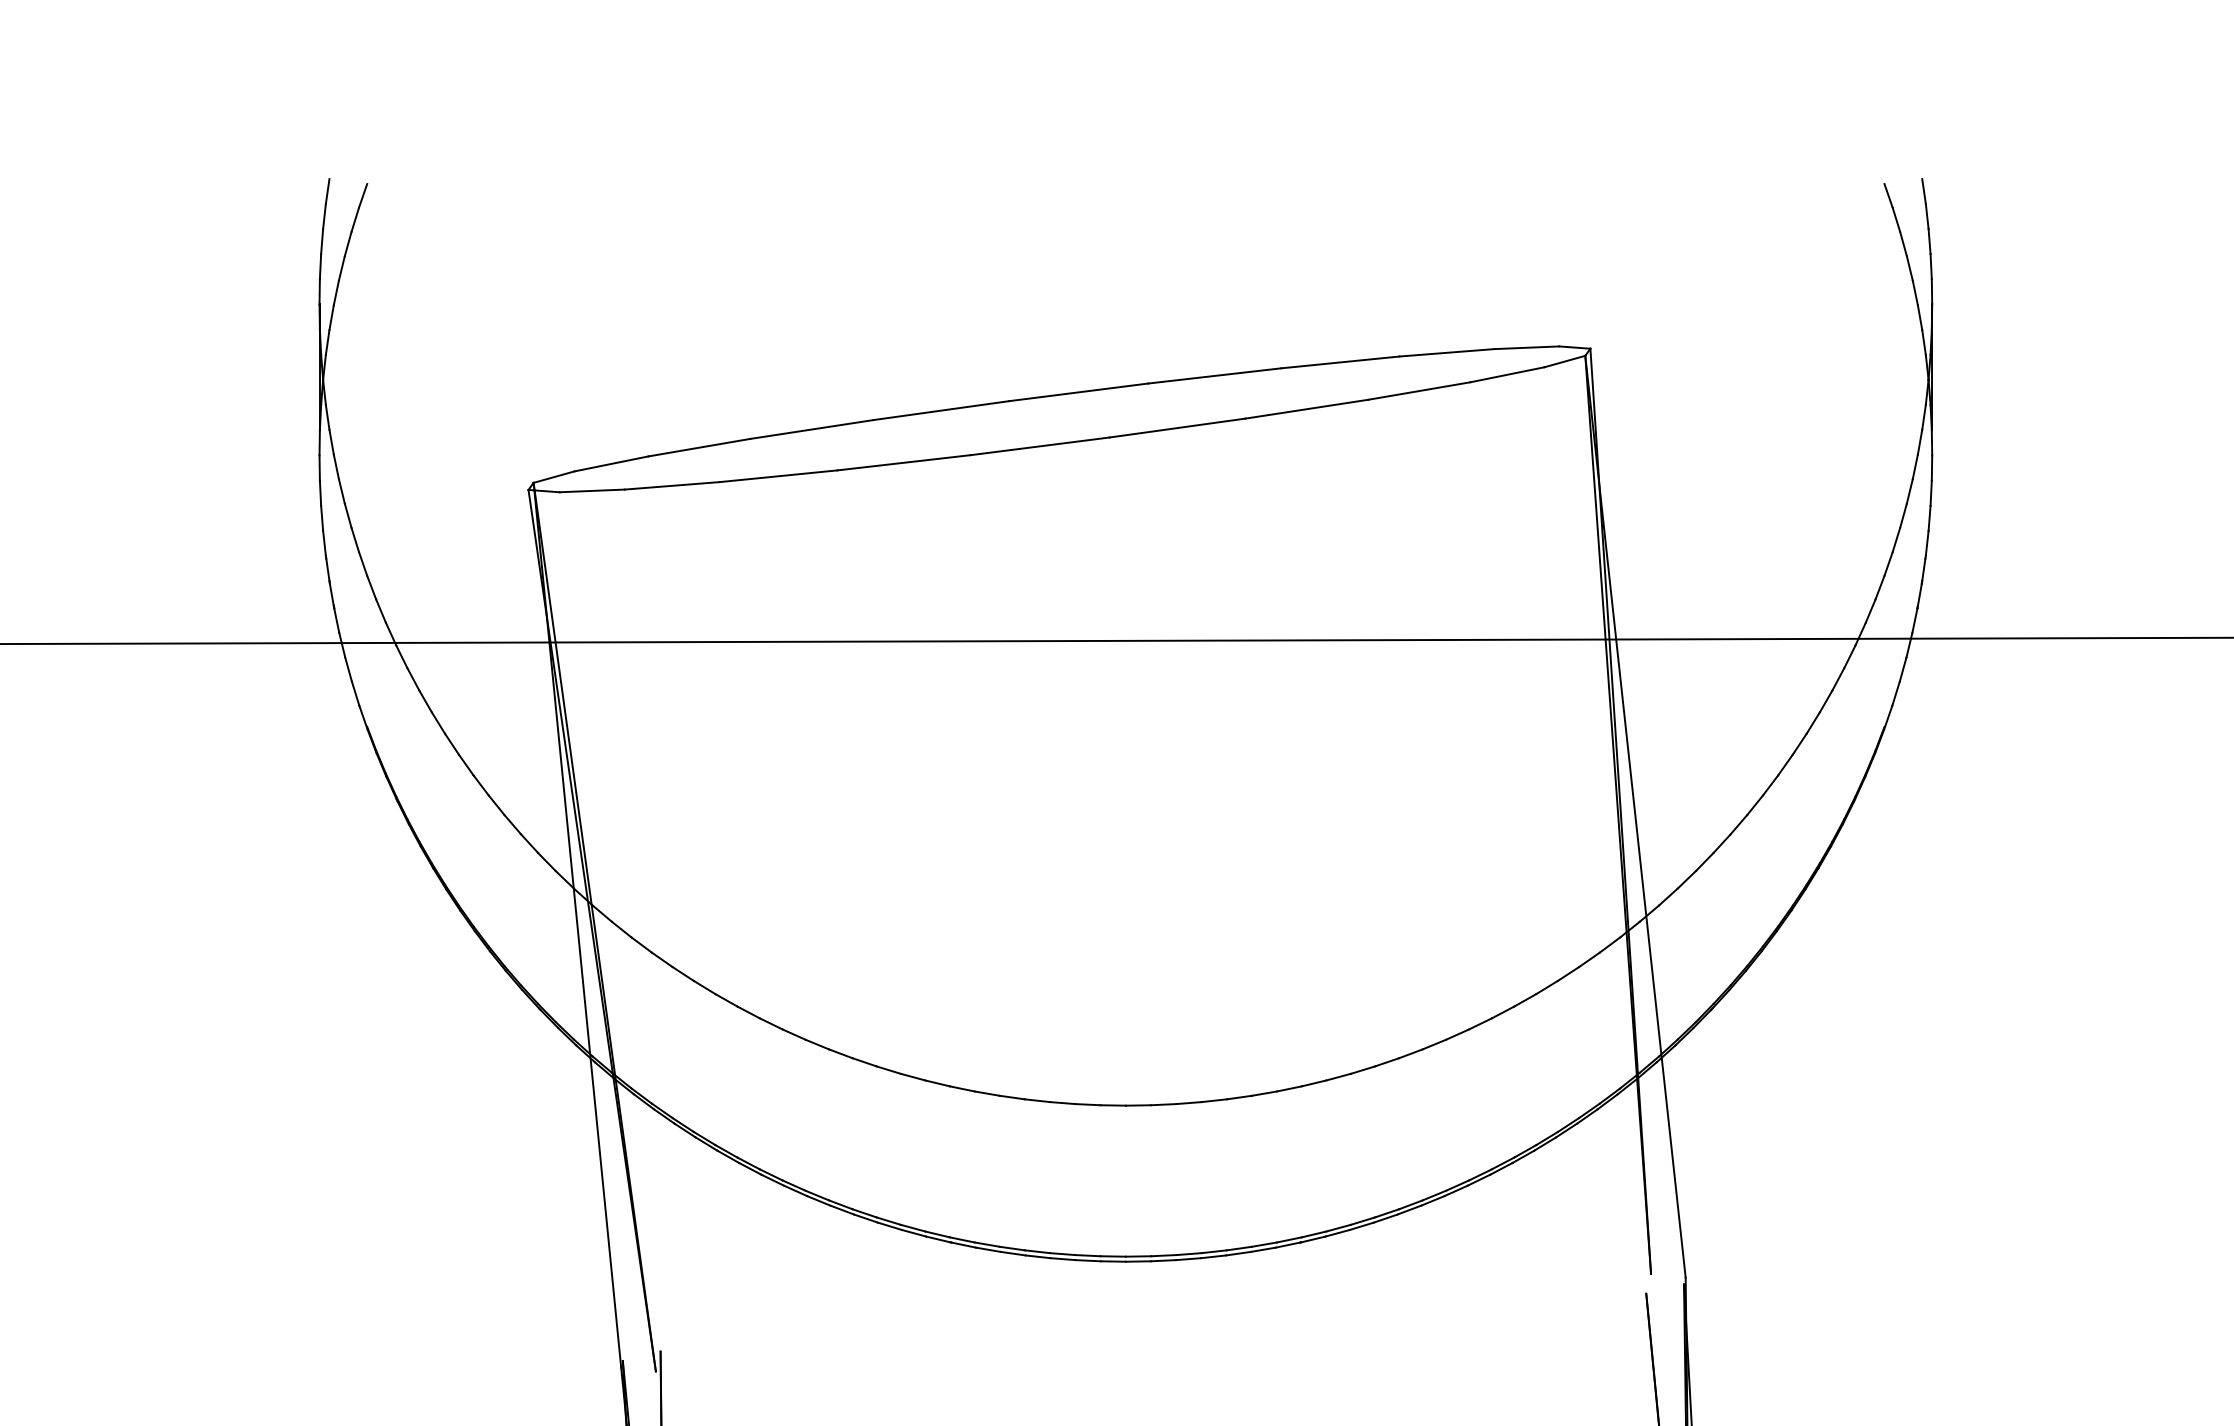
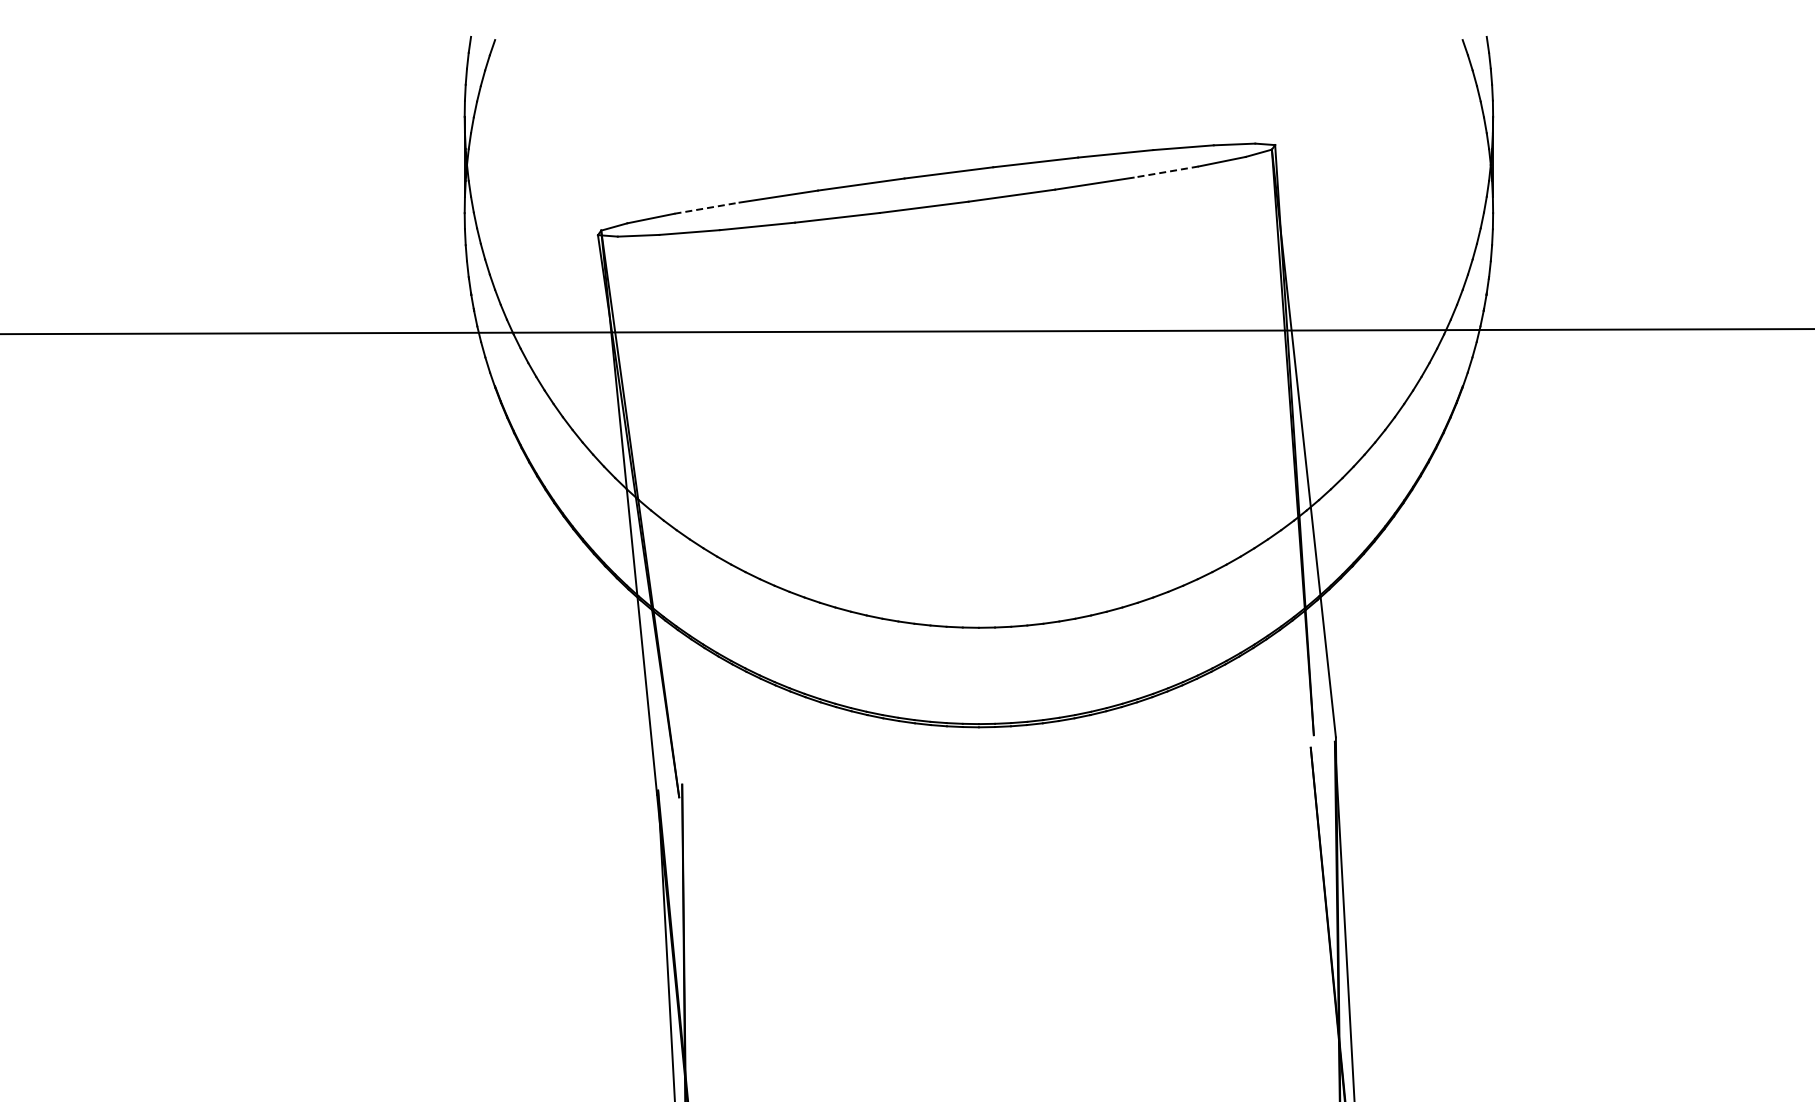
line: (1420, 391) -> (1166, 172), solid -> dashed
line: (700, 448) -> (707, 208), solid -> dashed

